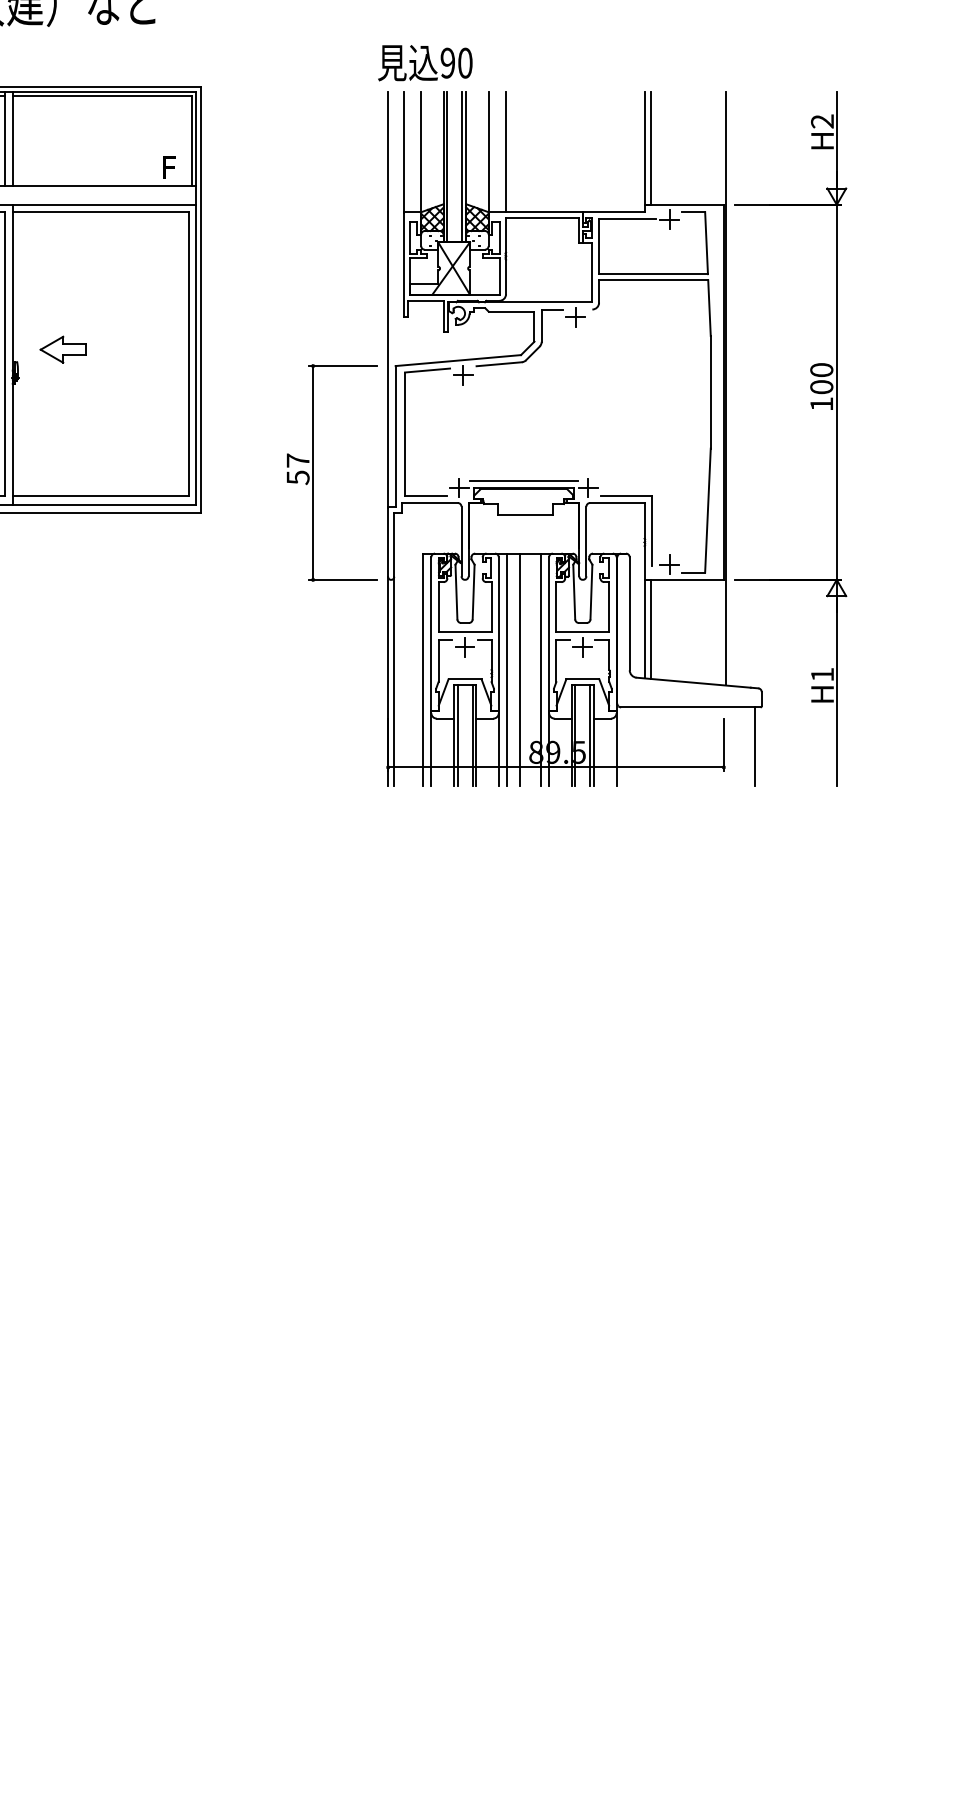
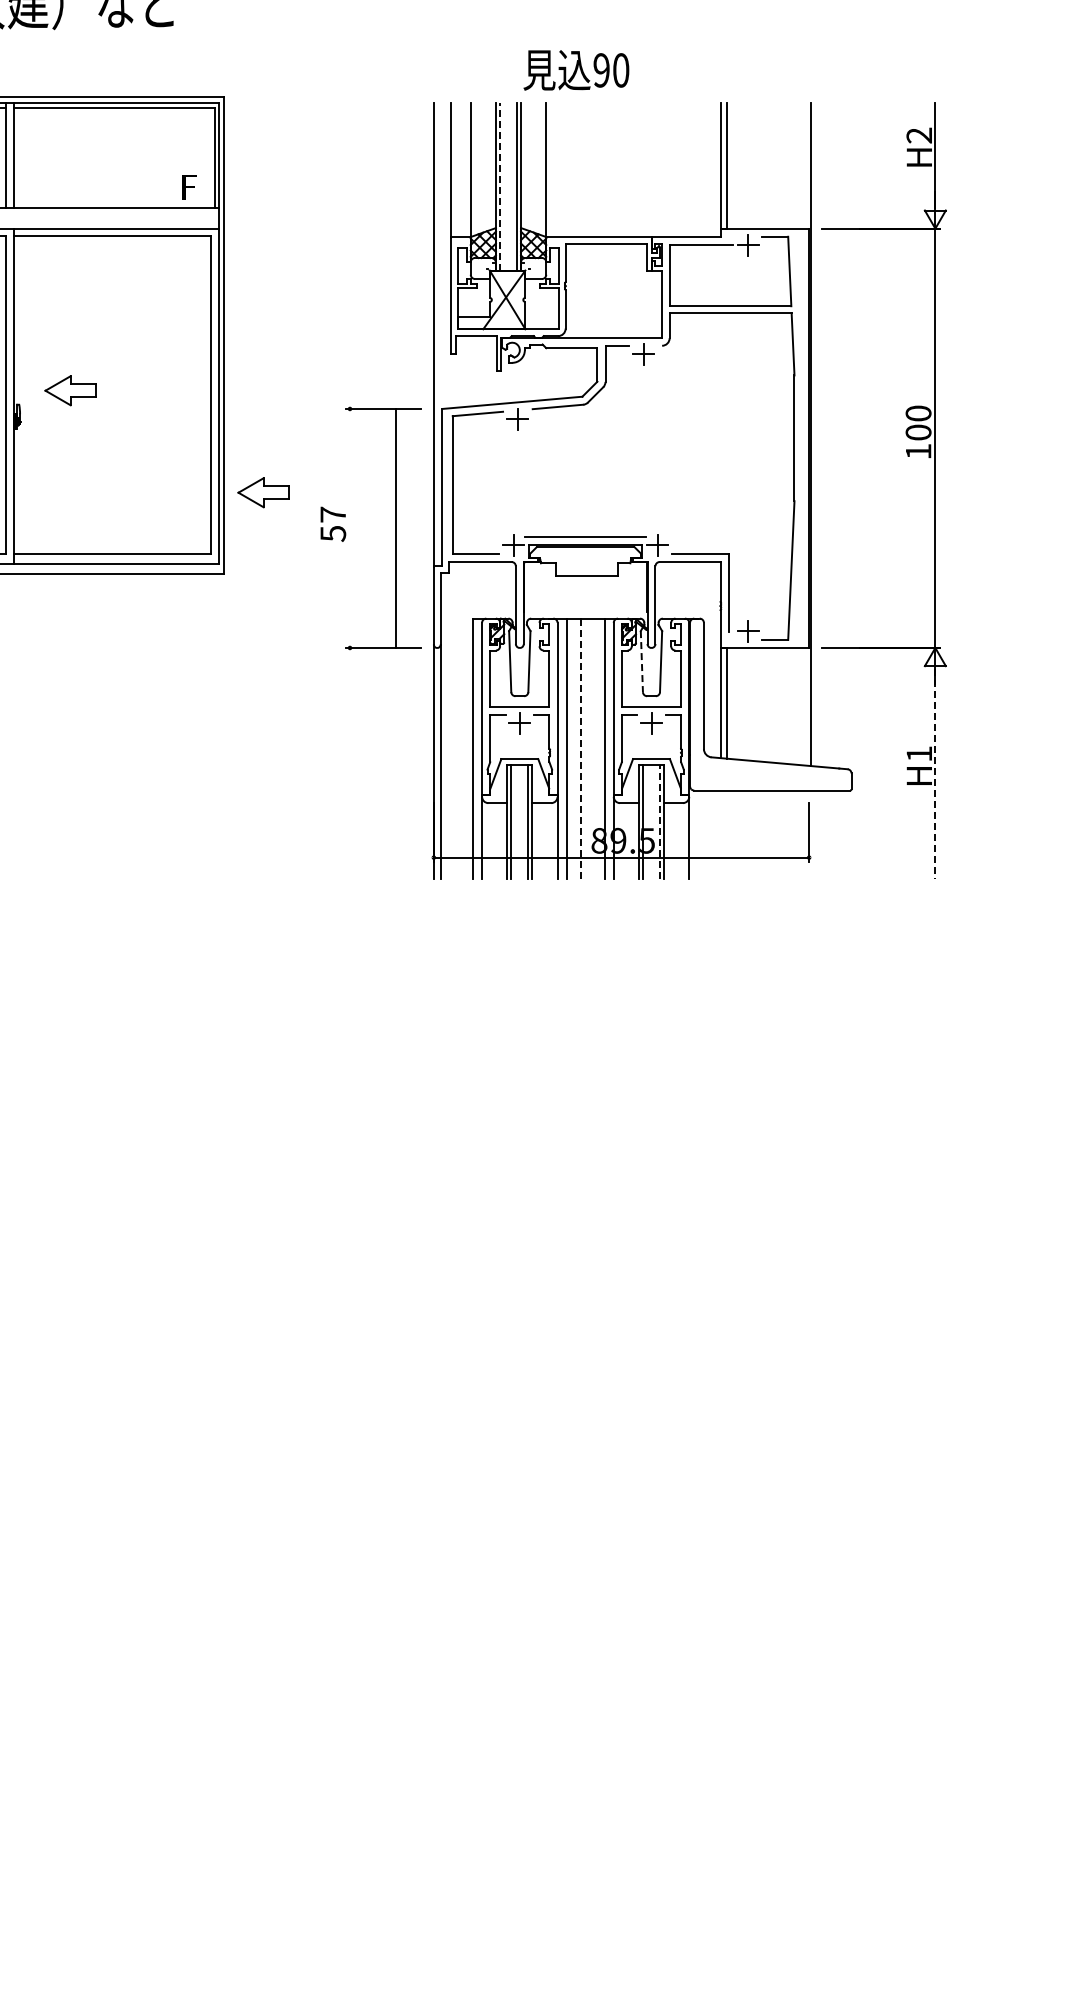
text: (425, 63) -> (576, 70), moved
line: (505, 151) -> (565, 169), removed
line: (447, 167) -> (500, 186), solid -> dashed
part: (235, 440) -> (263, 492), added
line: (313, 472) -> (396, 527), moved
line: (573, 591) -> (641, 661), solid -> dashed
line: (520, 669) -> (581, 748), solid -> dashed
line: (836, 692) -> (935, 773), solid -> dashed
line: (590, 735) -> (659, 822), solid -> dashed
line: (754, 746) -> (843, 834), removed

